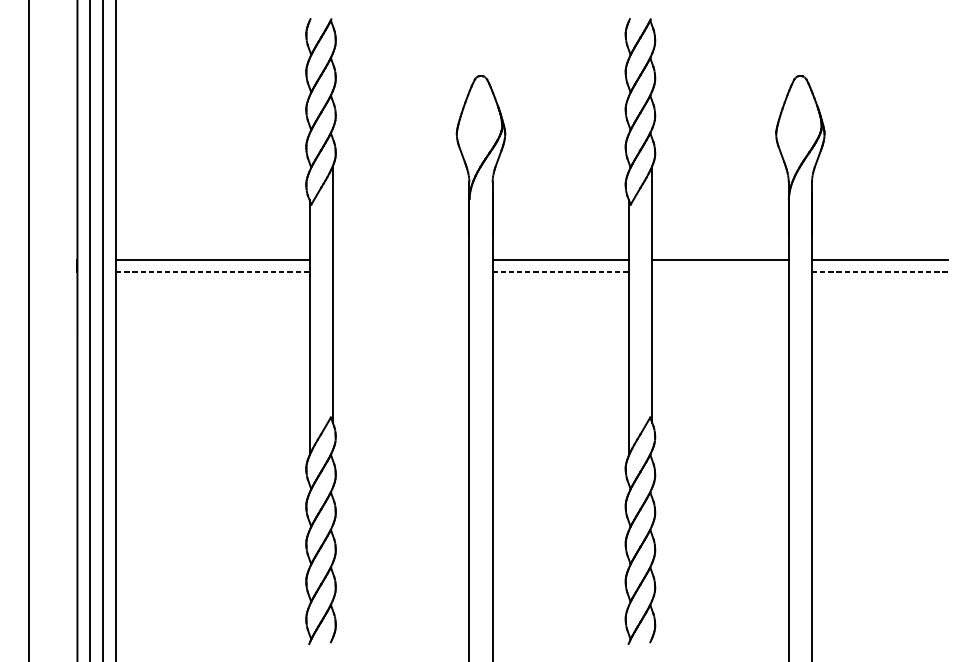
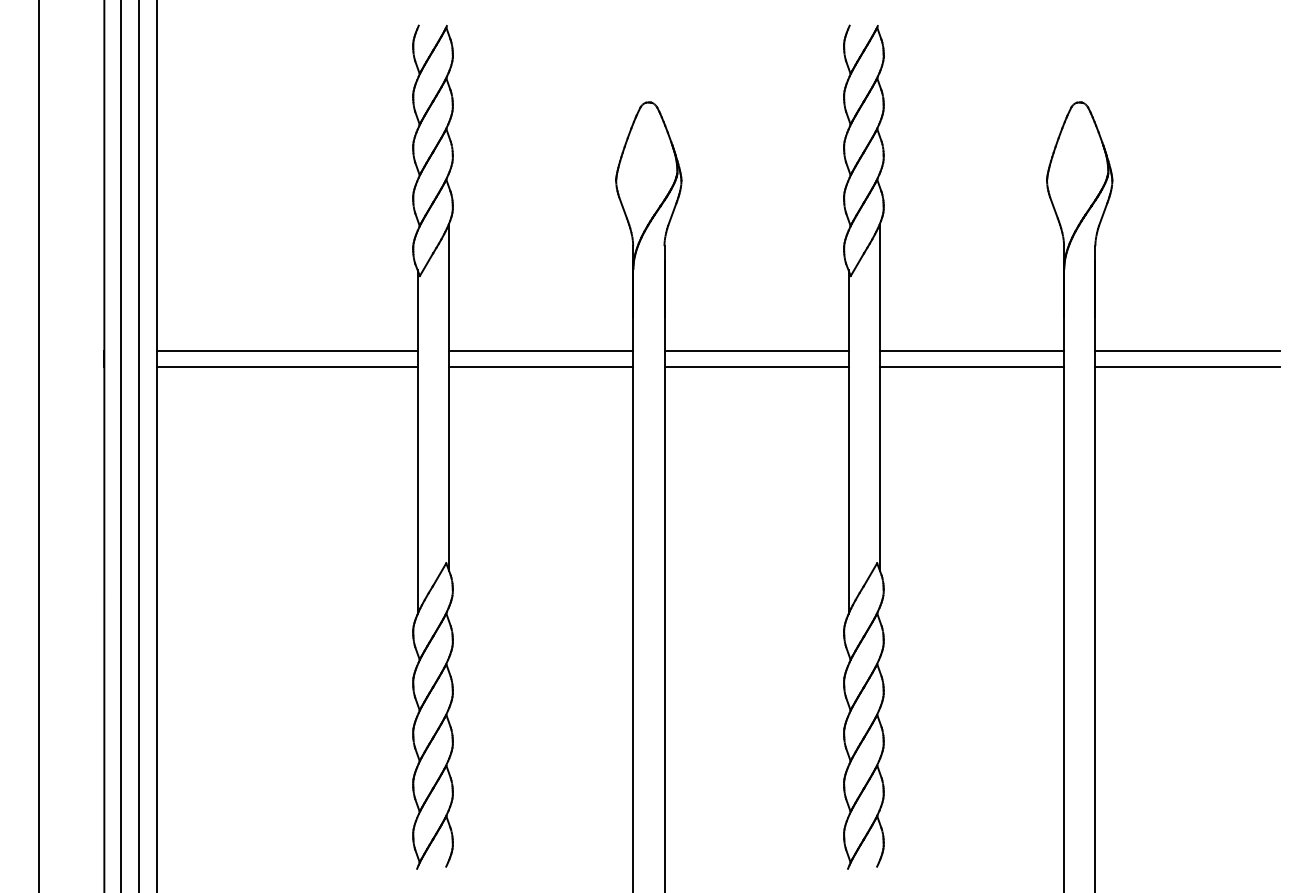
line: (401, 259) -> (541, 350), added
line: (213, 271) -> (287, 366), dashed -> solid
line: (401, 271) -> (541, 366), added
line: (561, 271) -> (757, 366), dashed -> solid
line: (720, 271) -> (971, 366), added
line: (880, 271) -> (1187, 366), dashed -> solid

